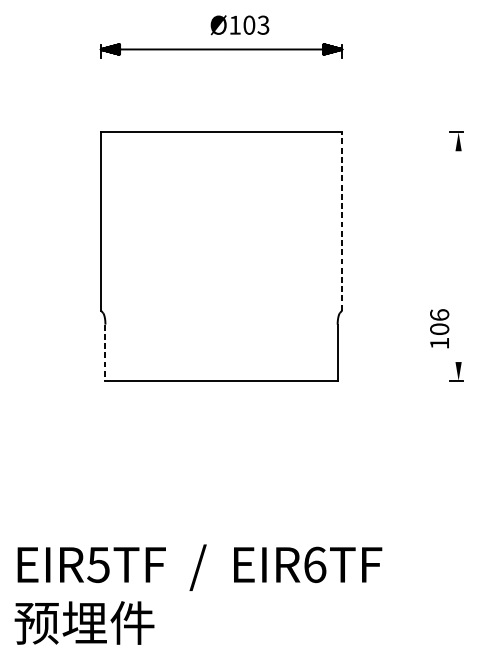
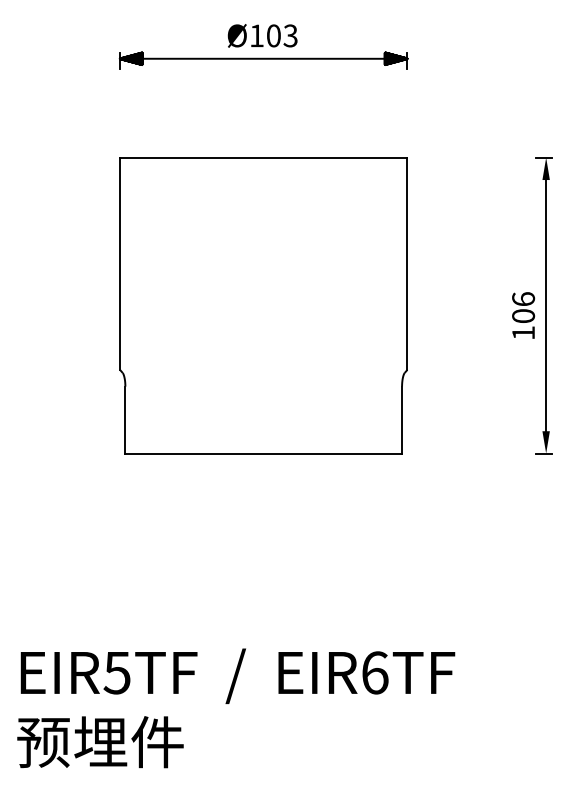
text: (239, 24) -> (262, 35), moved
line: (342, 221) -> (407, 263), dashed -> solid
line: (458, 256) -> (546, 305), added
text: (439, 328) -> (523, 315), moved
line: (105, 353) -> (125, 420), dashed -> solid

